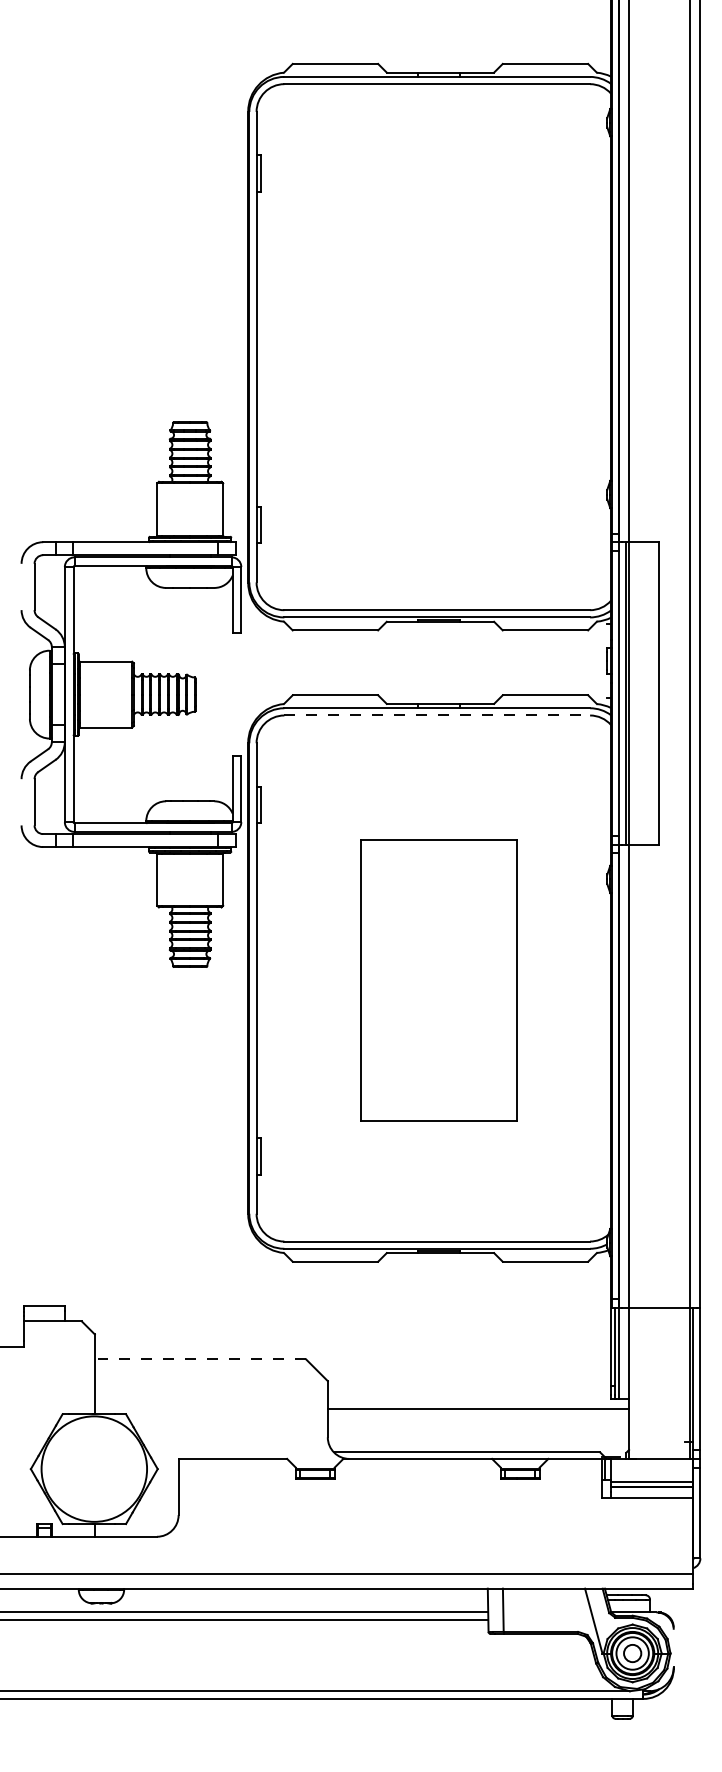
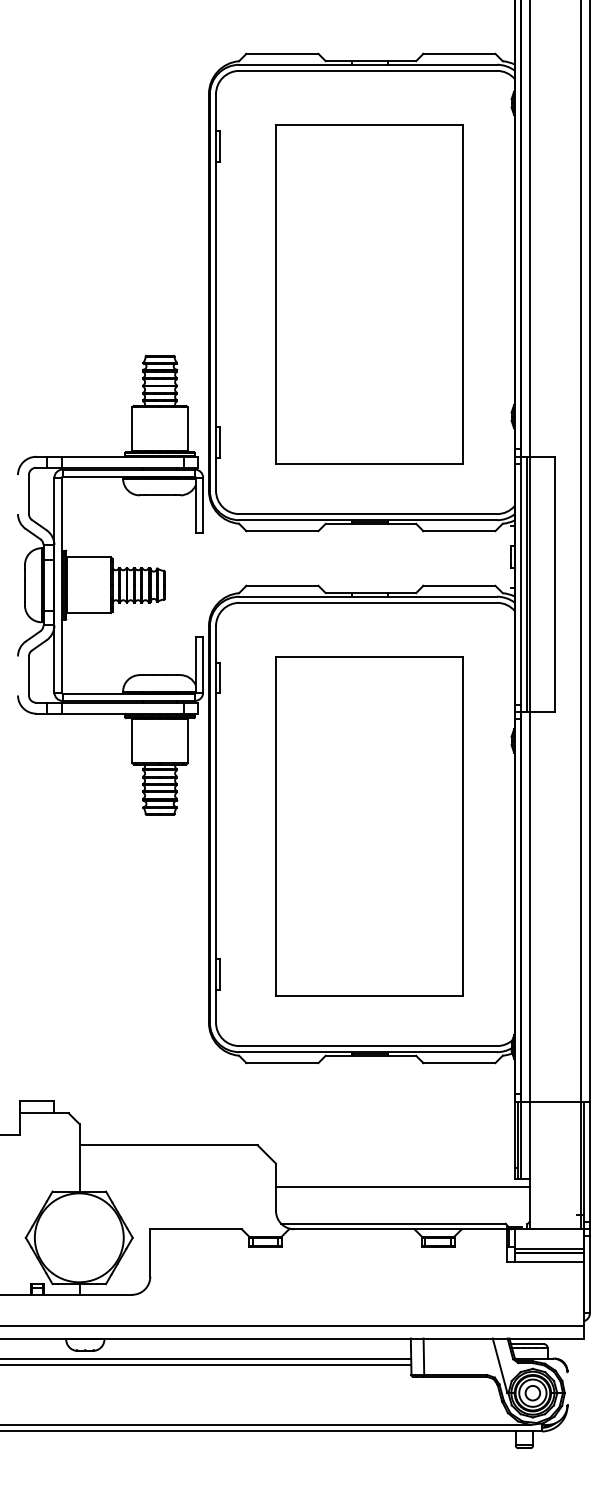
part: (438, 348) -> (369, 293), added
line: (437, 715) -> (368, 602), dashed -> solid
part: (438, 980) -> (369, 826), size x1.43
line: (200, 1359) -> (168, 1145), dashed -> solid

